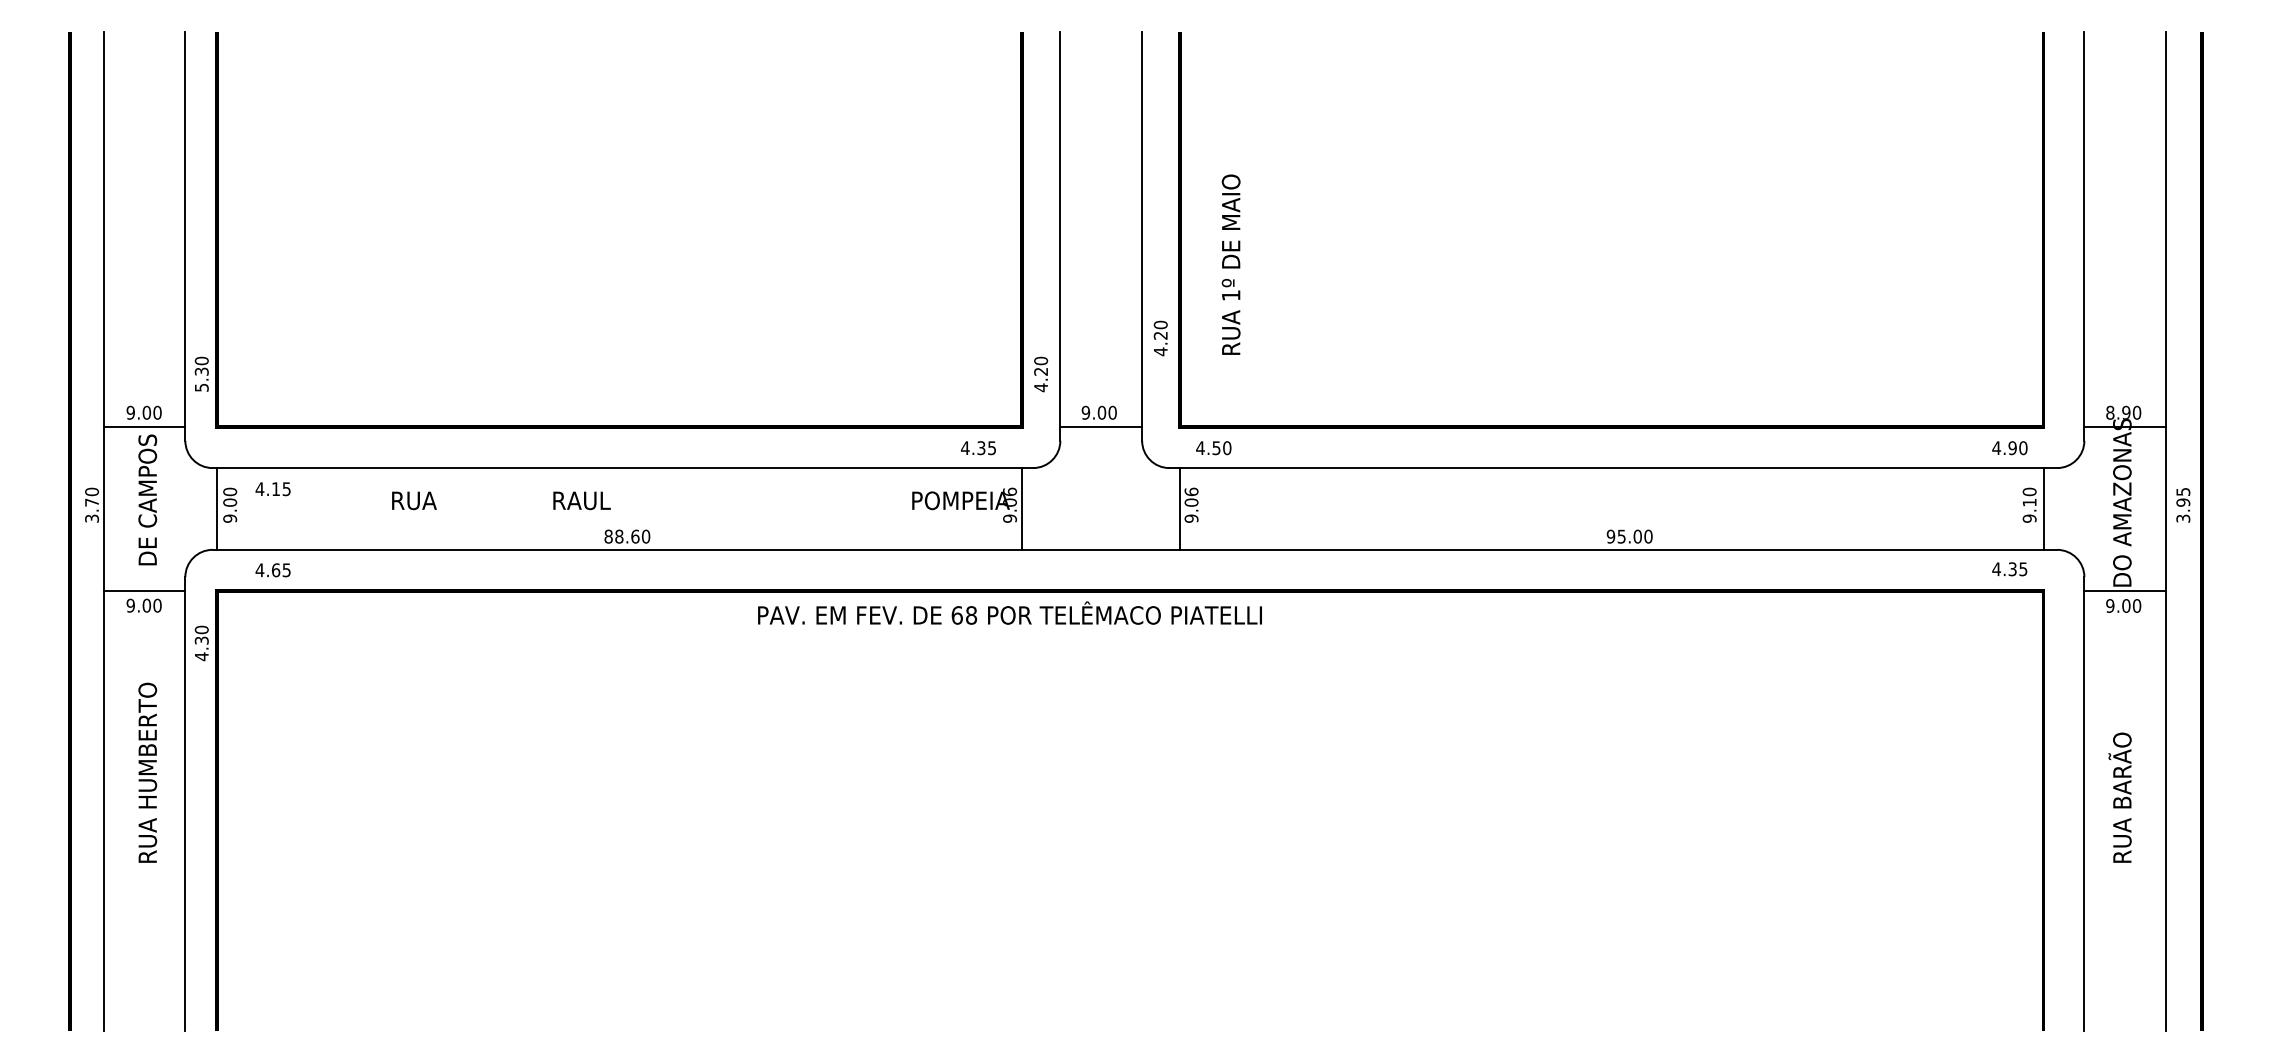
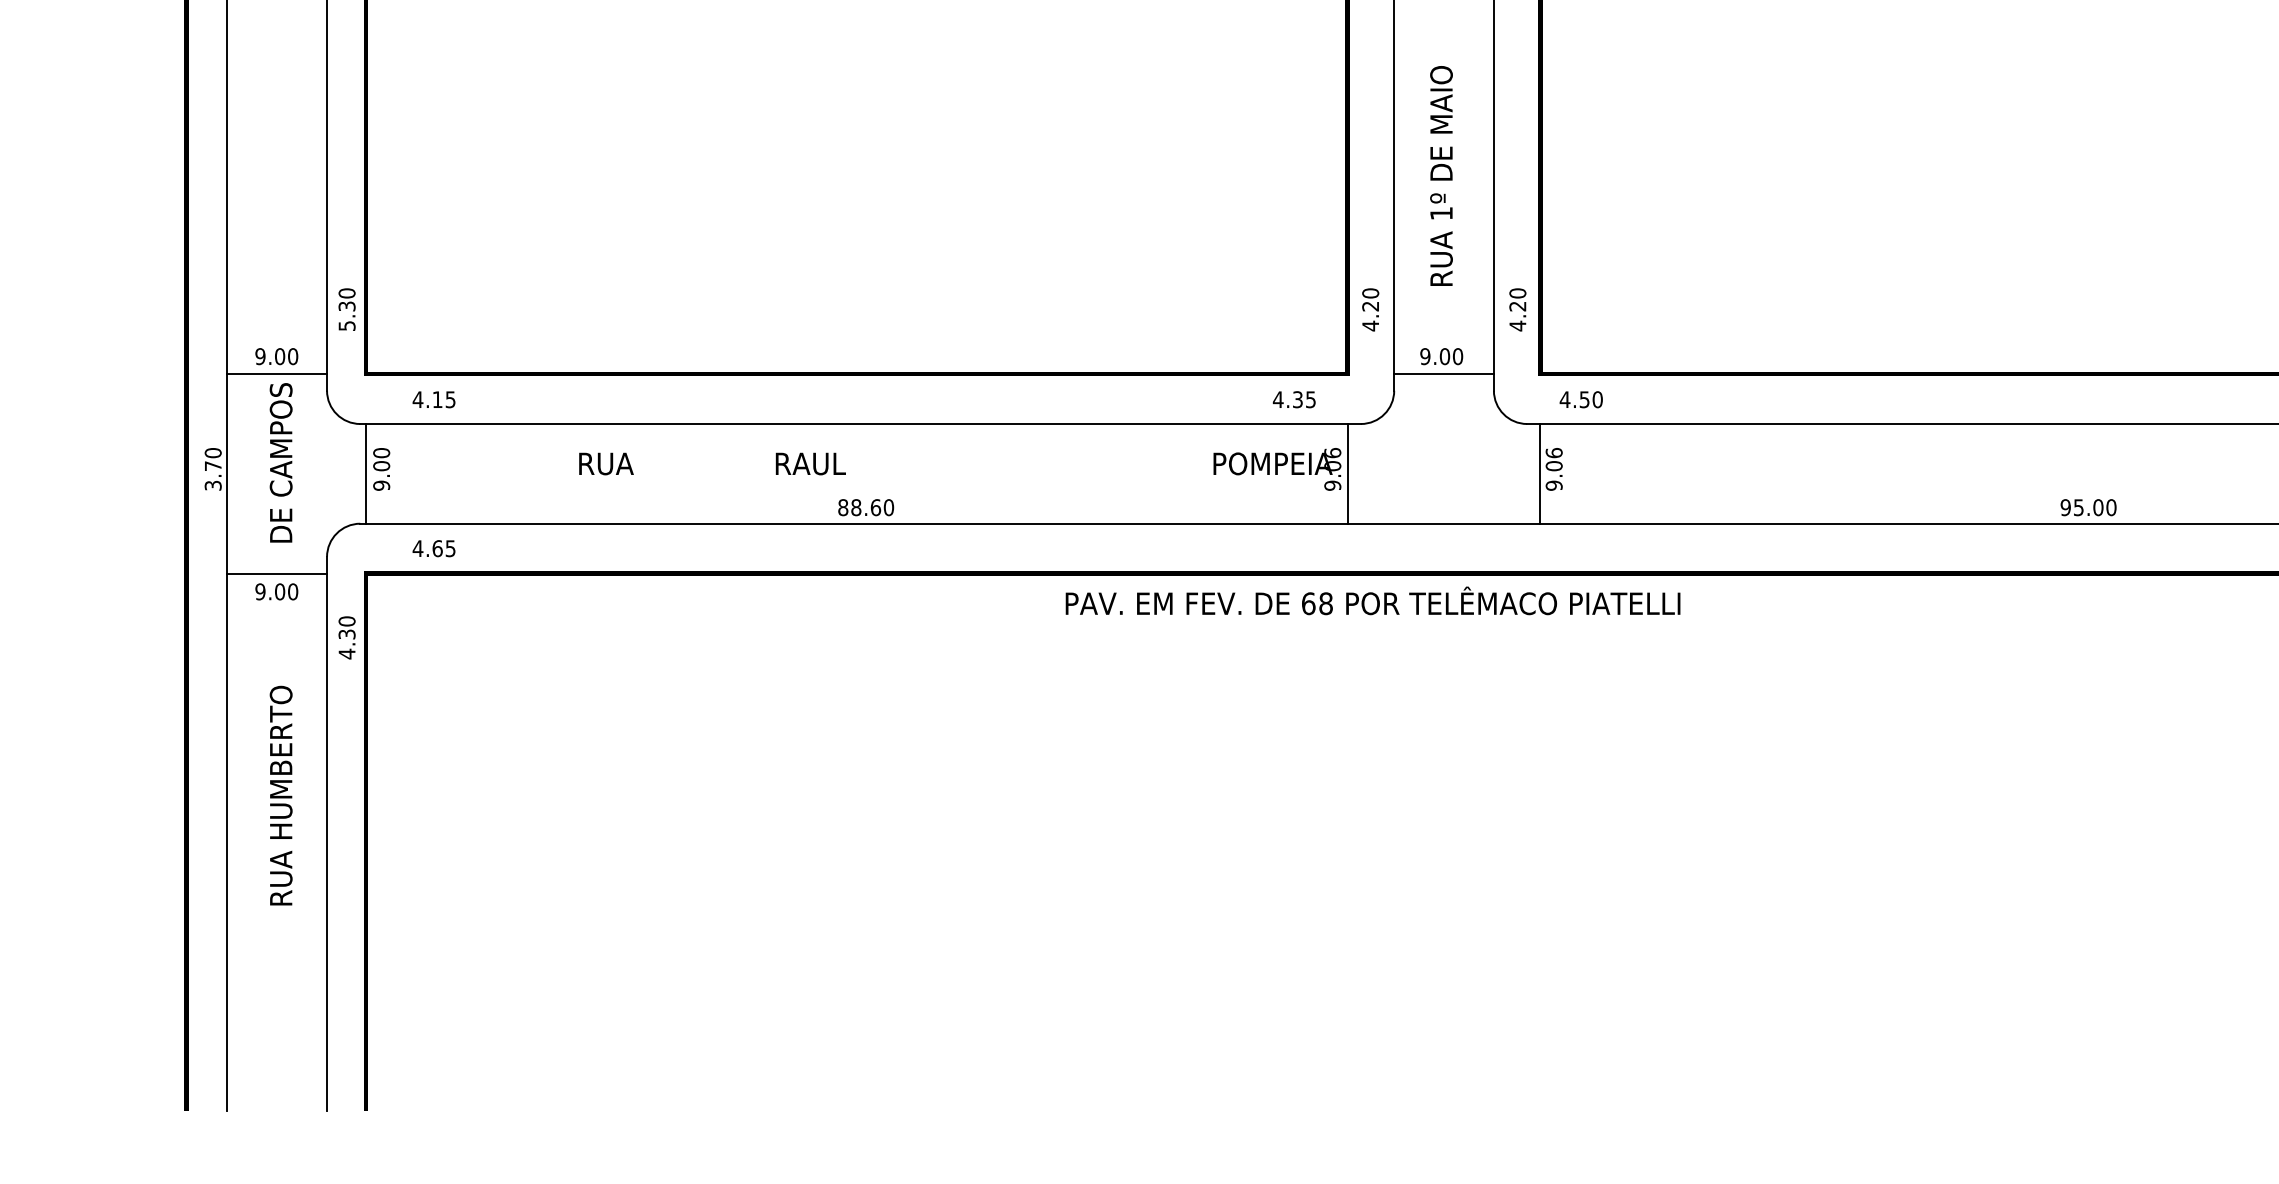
text: (1230, 264) -> (1440, 175), moved
text: (1160, 338) -> (1517, 309), moved
text: (272, 489) -> (433, 400), moved
text: (1009, 612) -> (1372, 600), moved

